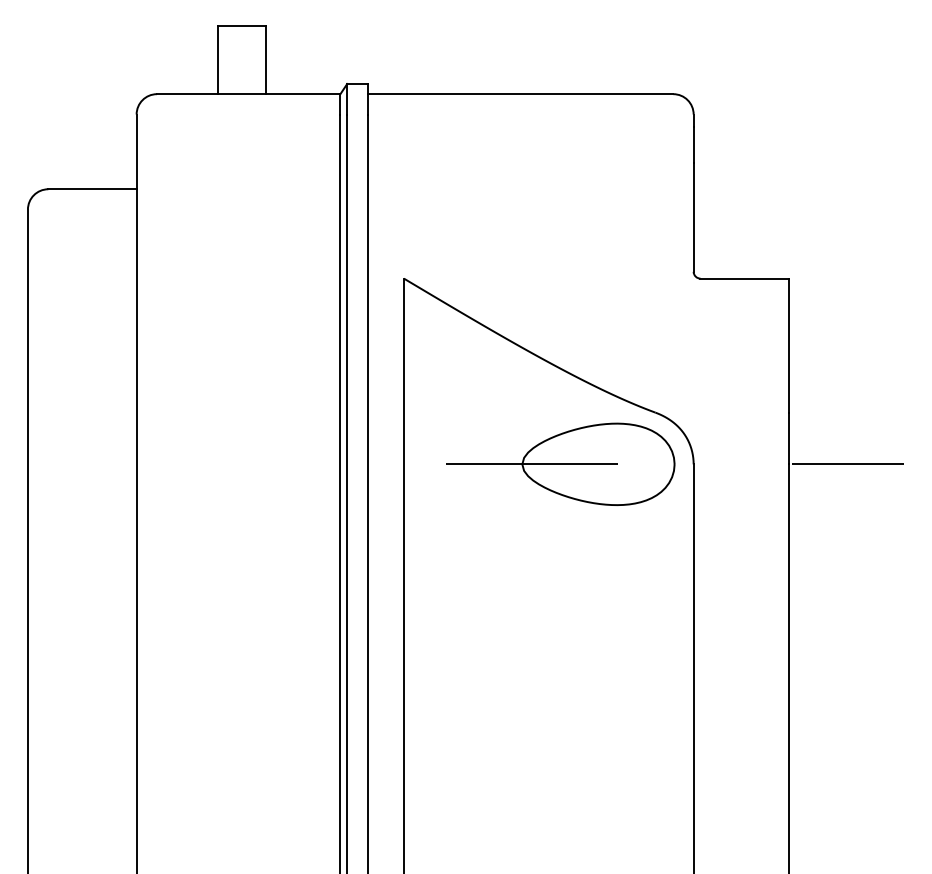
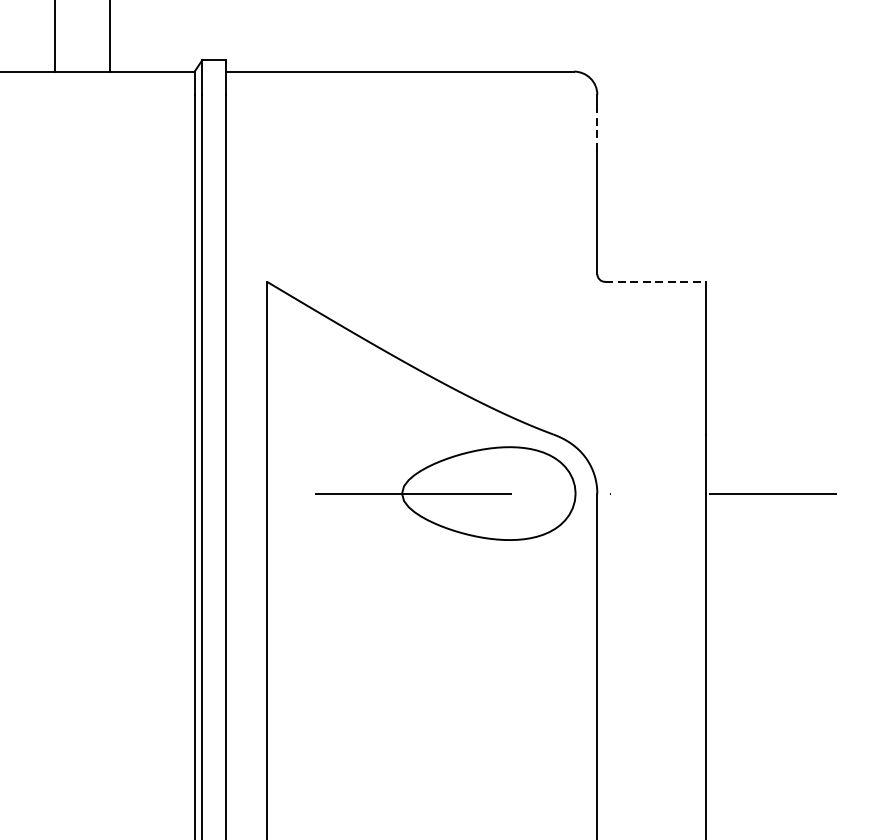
line: (693, 144) -> (597, 128), solid -> dashed
line: (745, 278) -> (656, 281), solid -> dashed

